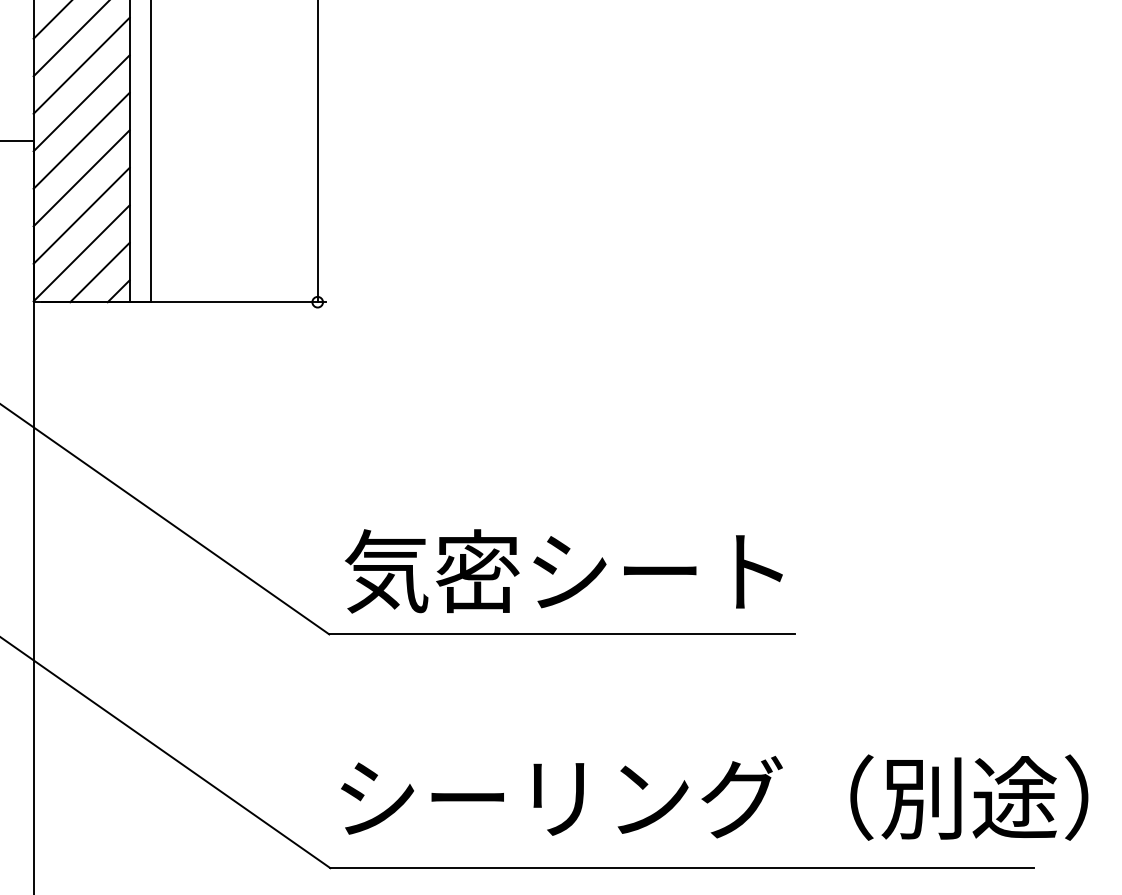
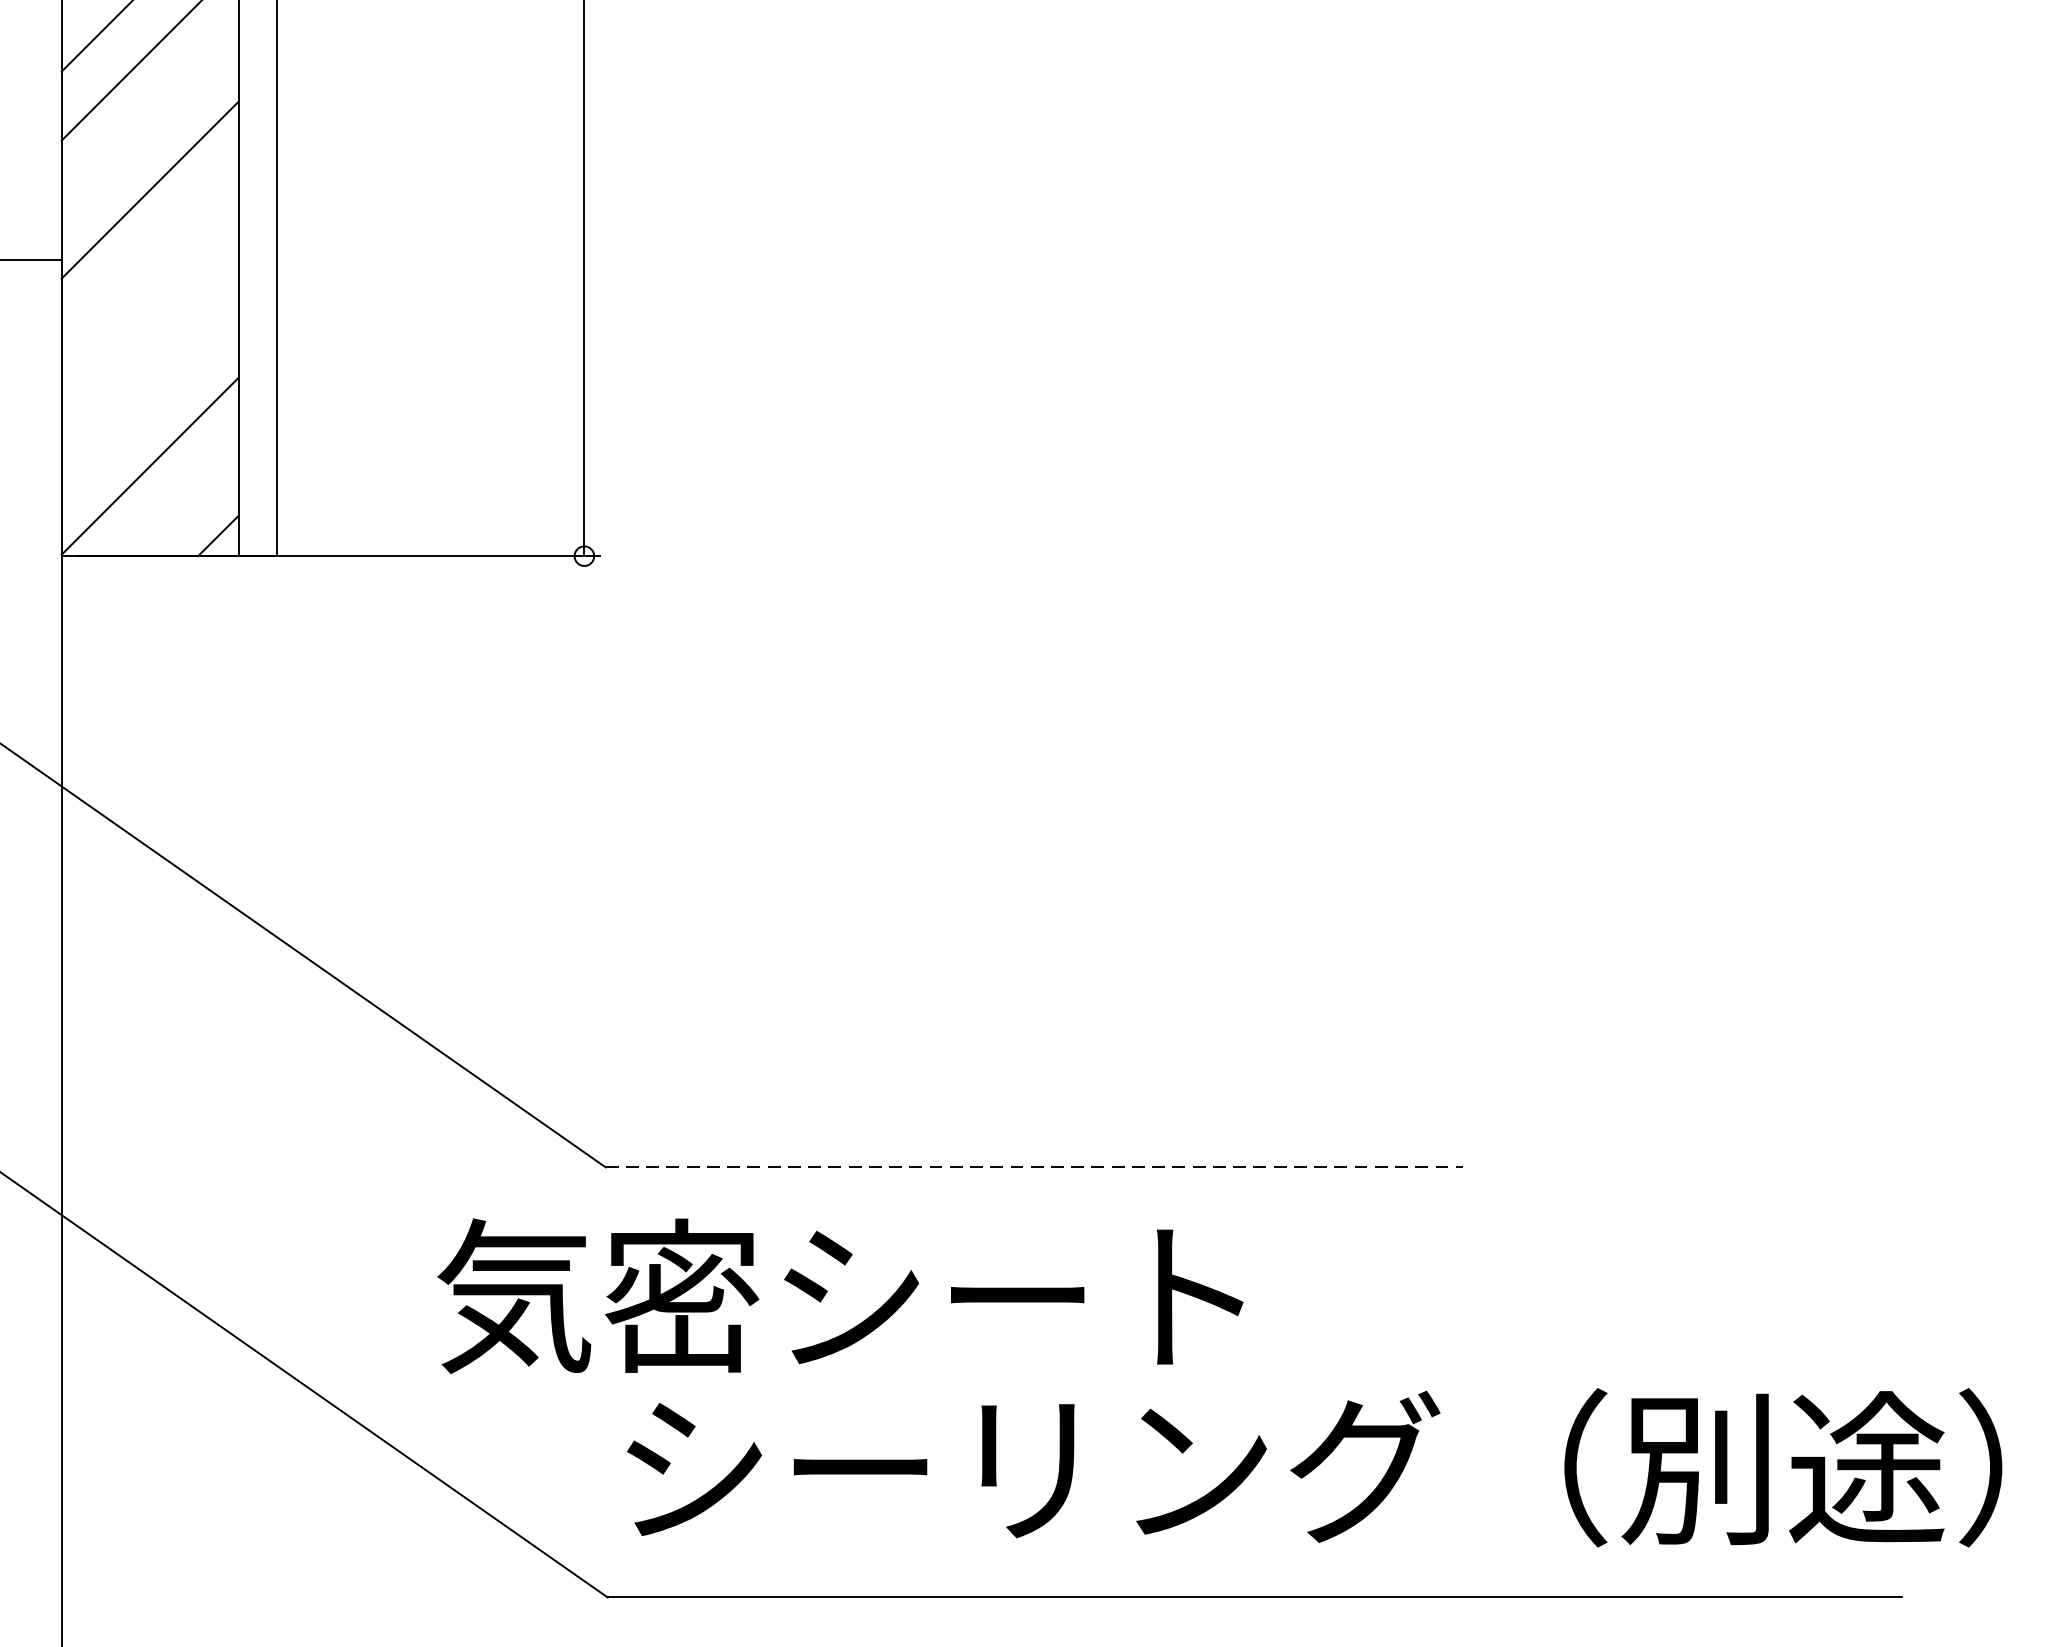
line: (81, 65) -> (149, 120), removed
line: (81, 140) -> (149, 258), removed
line: (81, 178) -> (149, 328), removed
line: (81, 215) -> (149, 396), removed
line: (99, 272) -> (182, 501), removed
text: (563, 571) -> (839, 1296), moved
line: (562, 634) -> (1034, 1167), solid -> dashed

